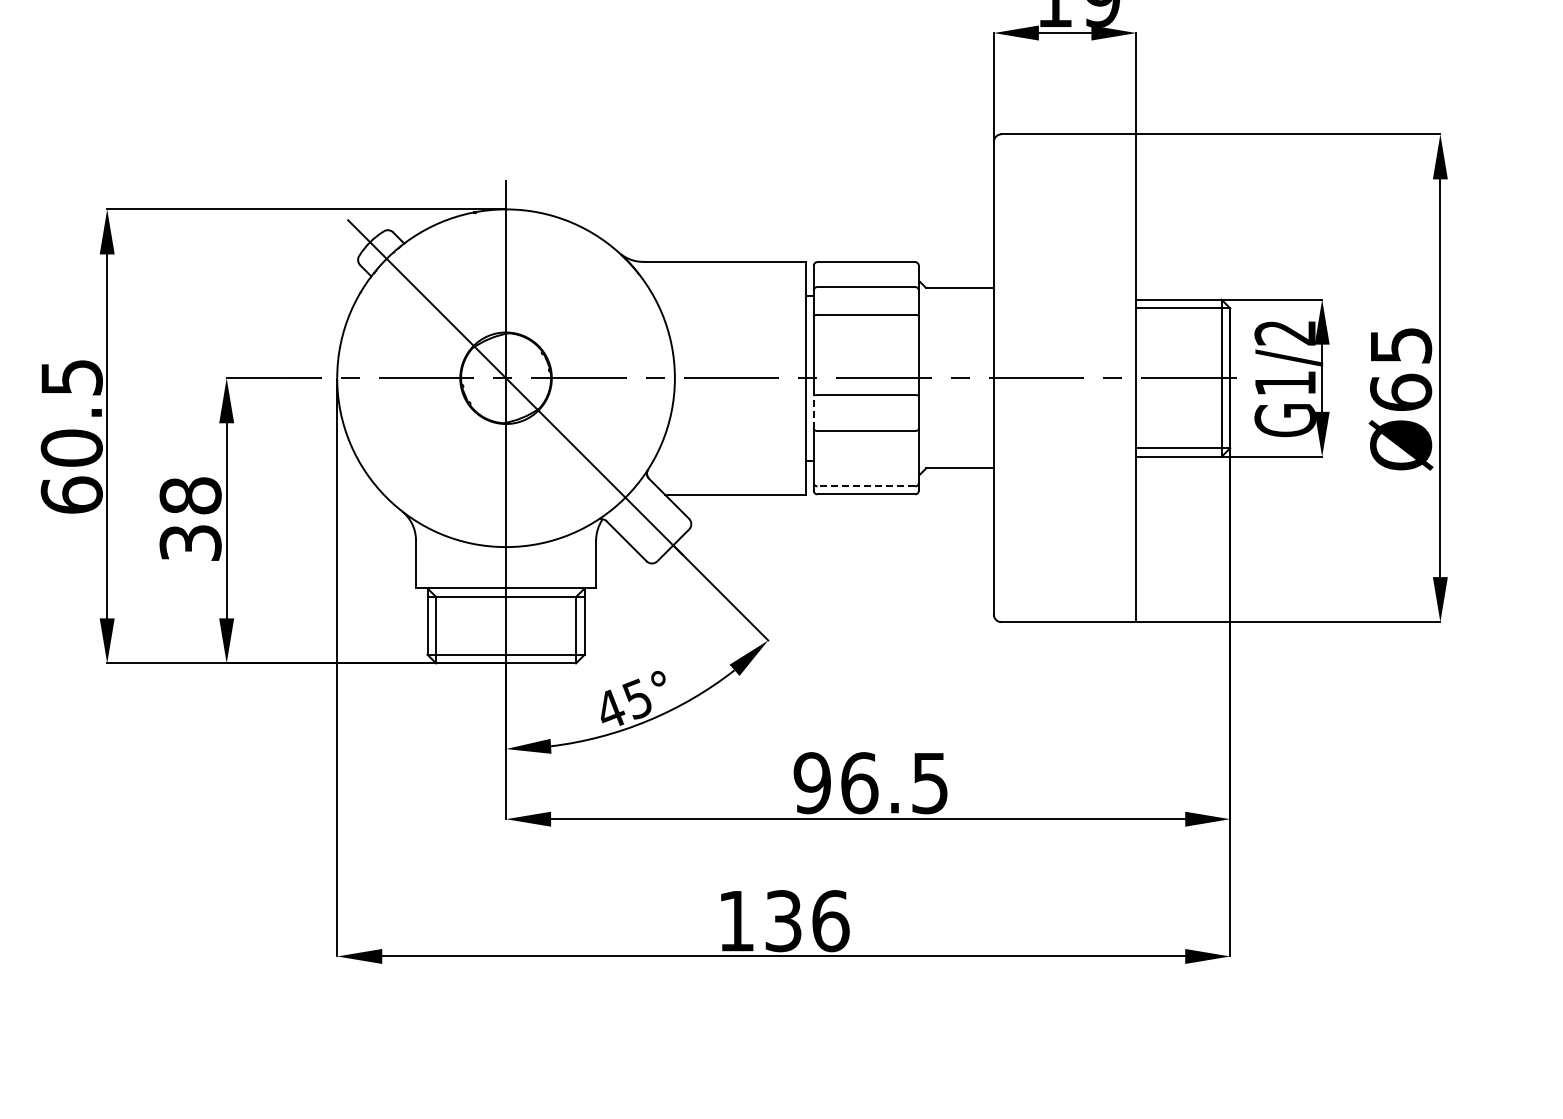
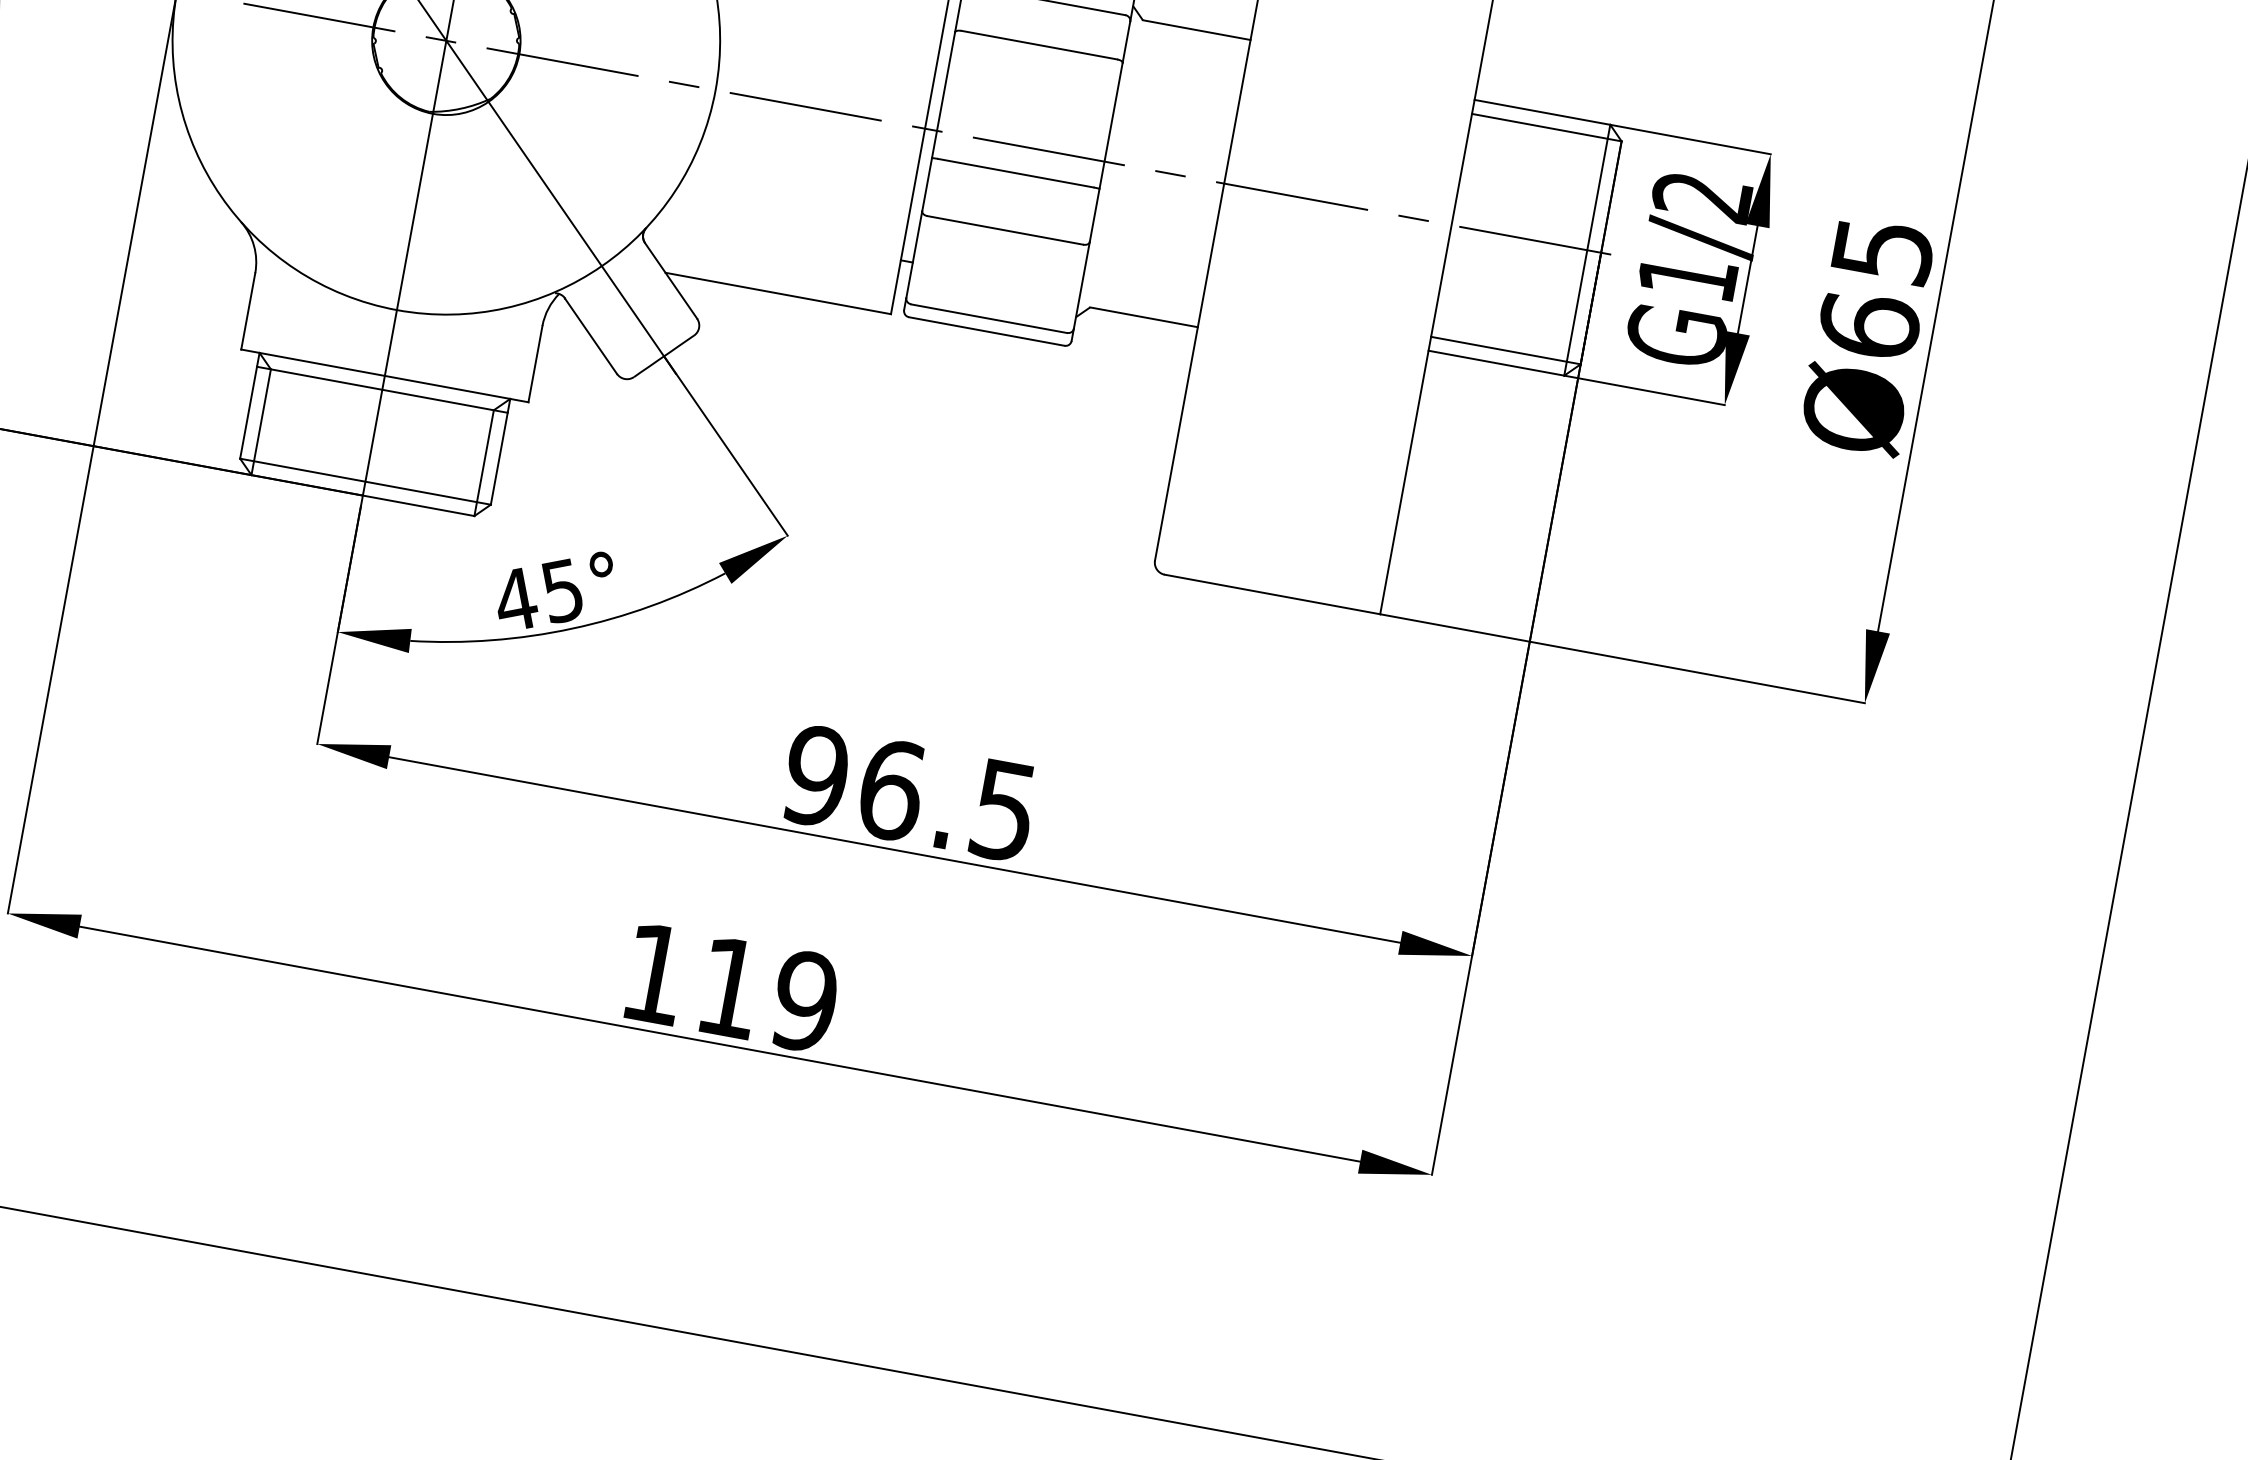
line: (813, 411) -> (926, 183), dashed -> solid
line: (866, 486) -> (989, 318), dashed -> solid
text: (807, 921) -> (768, 995), 136 -> 119

